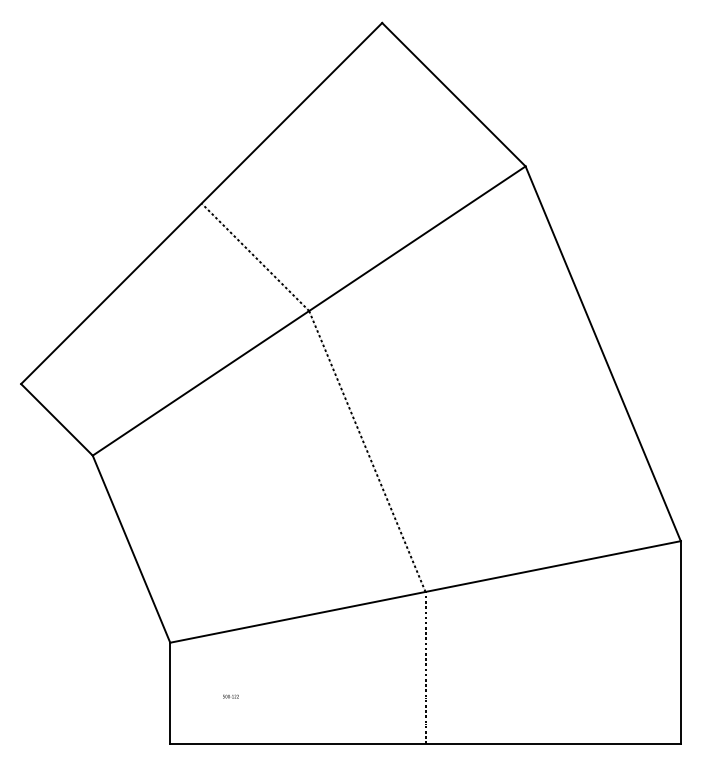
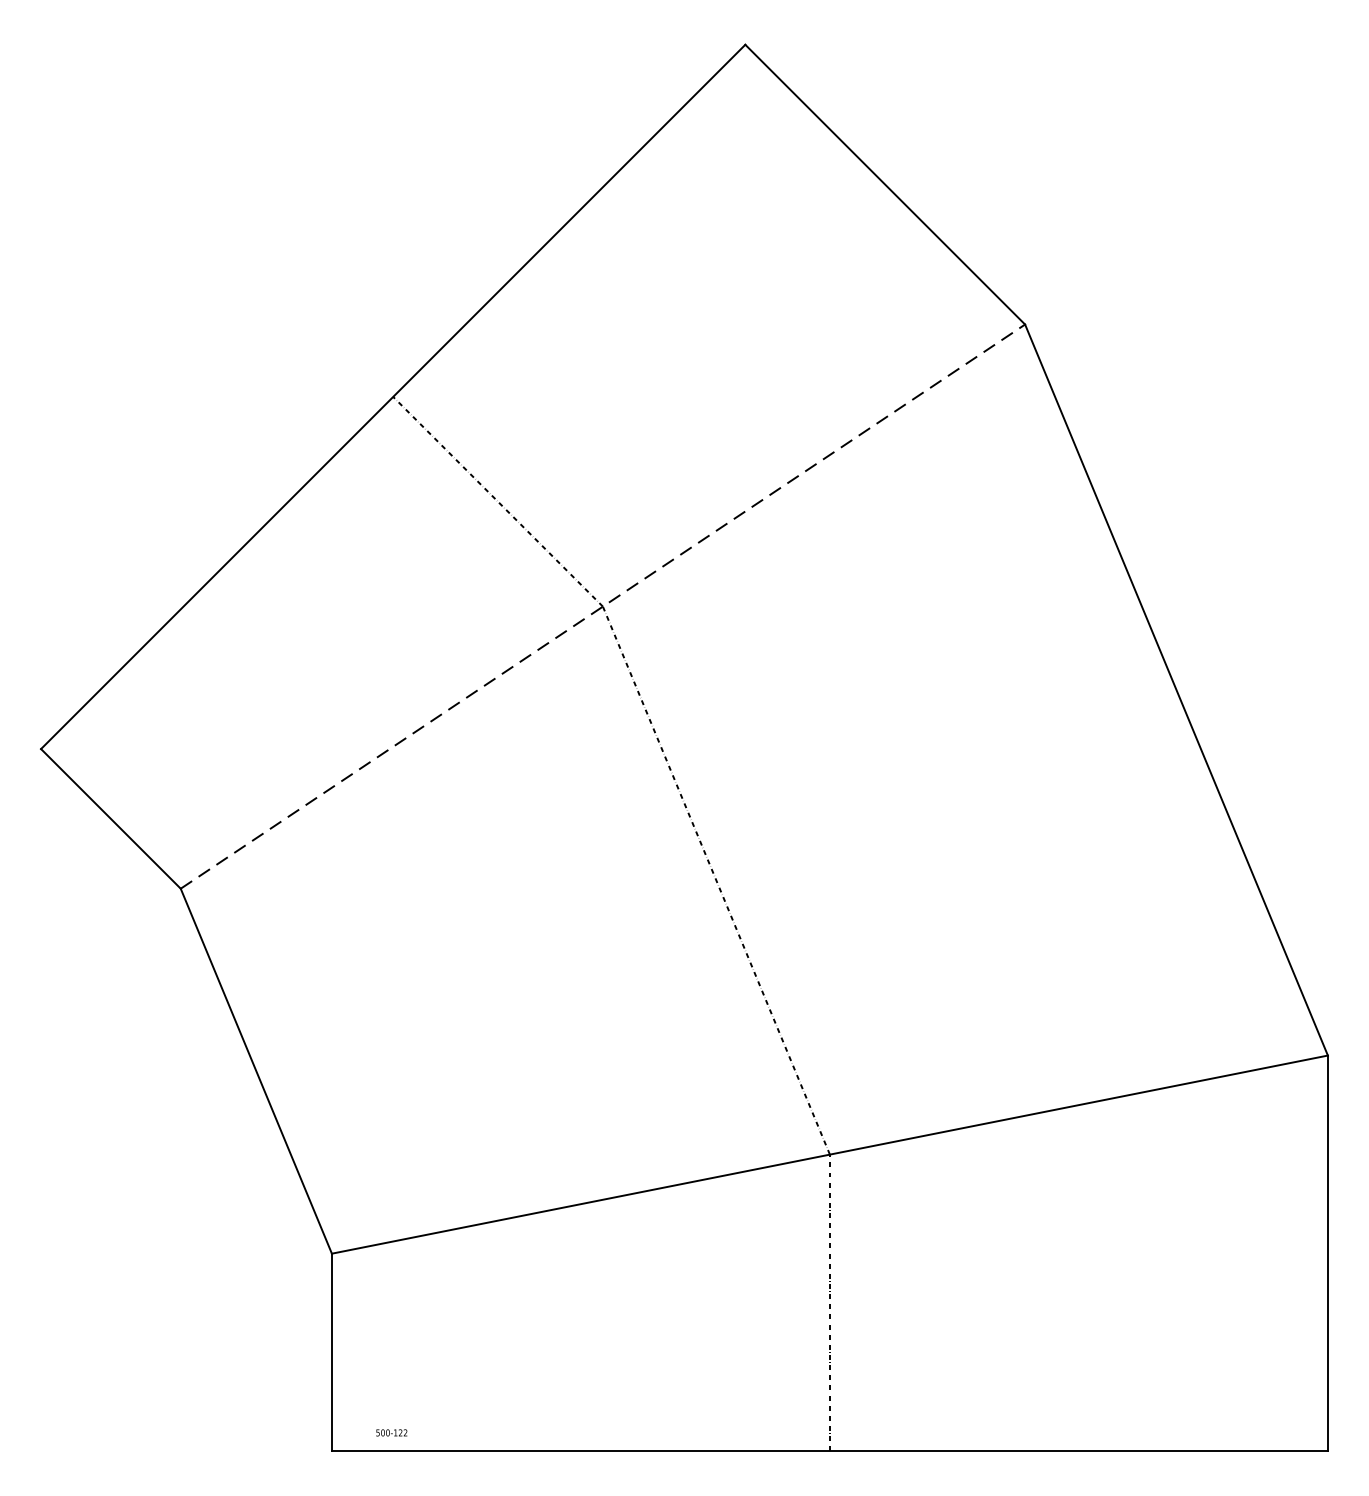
line: (309, 310) -> (603, 605), solid -> dashed
text: (230, 696) -> (390, 1432), moved

